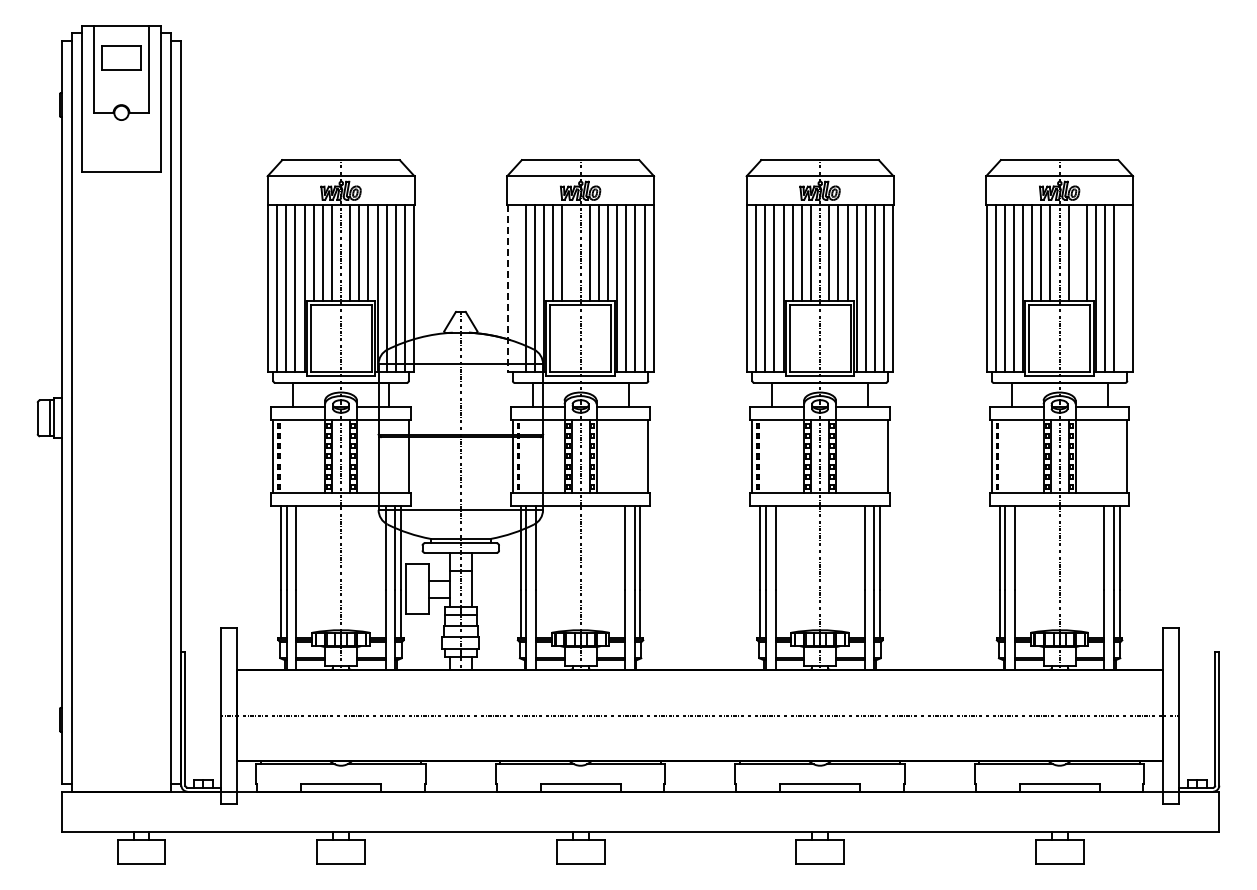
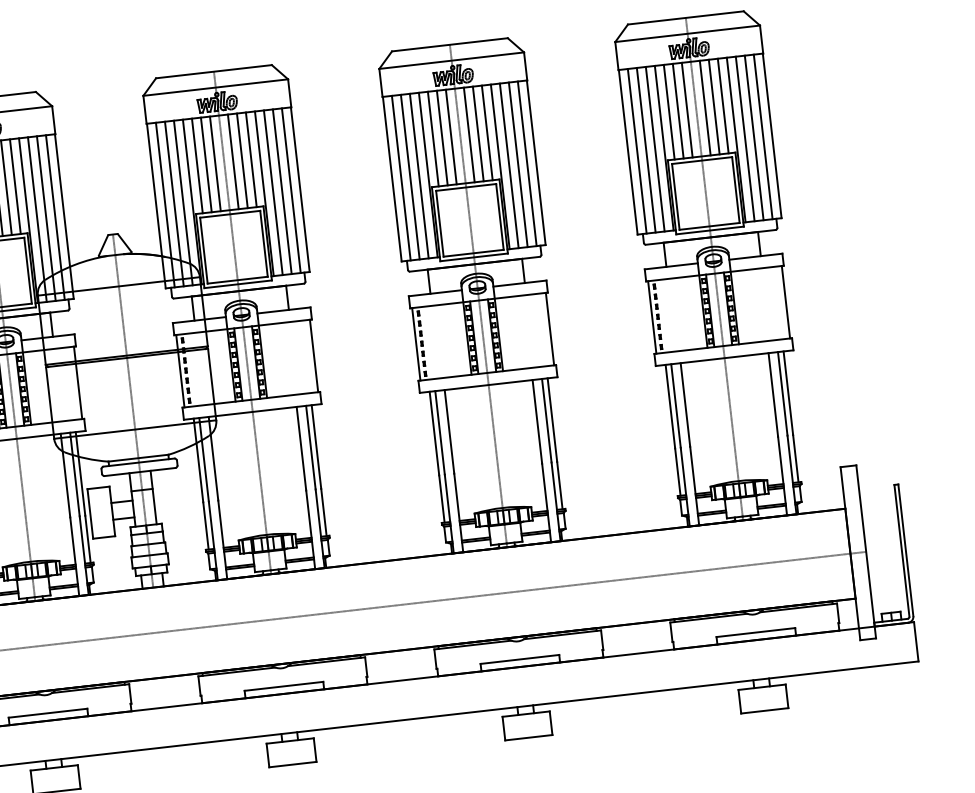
line: (571, 252) -> (215, 163), added
line: (1077, 252) -> (713, 106), added
line: (516, 287) -> (165, 204), added
line: (1123, 287) -> (763, 136), added
line: (507, 288) -> (156, 206), dashed -> solid

